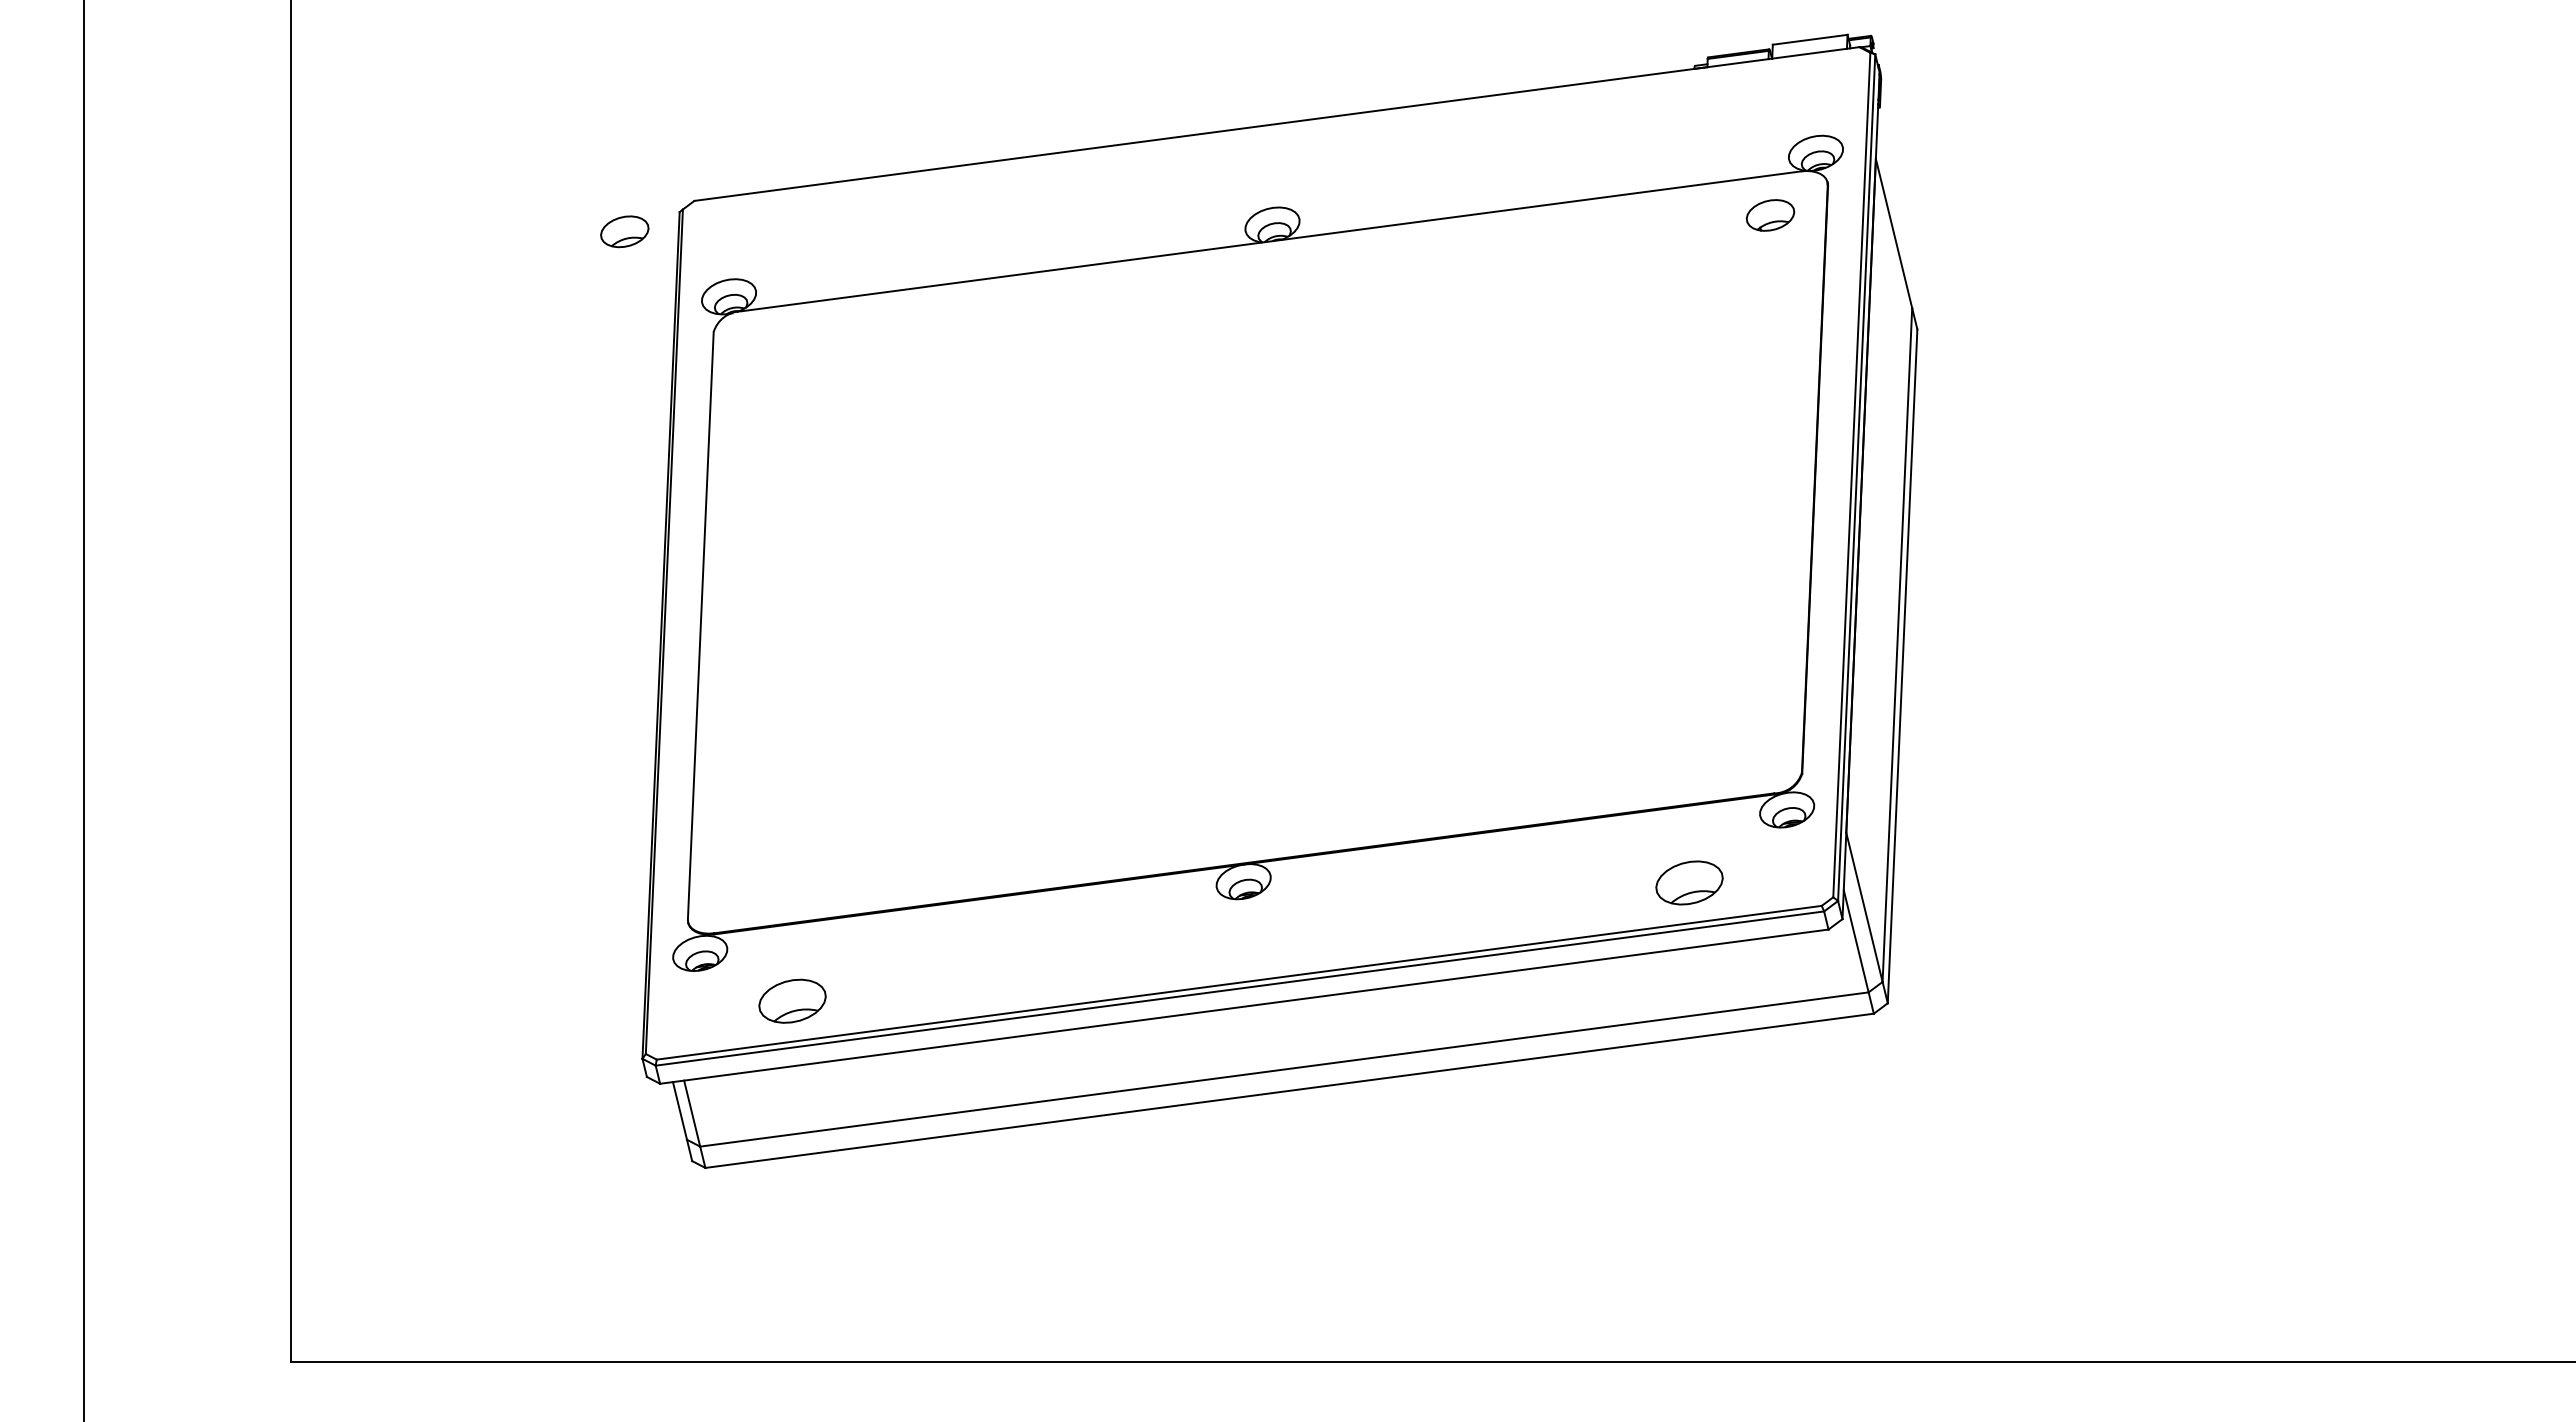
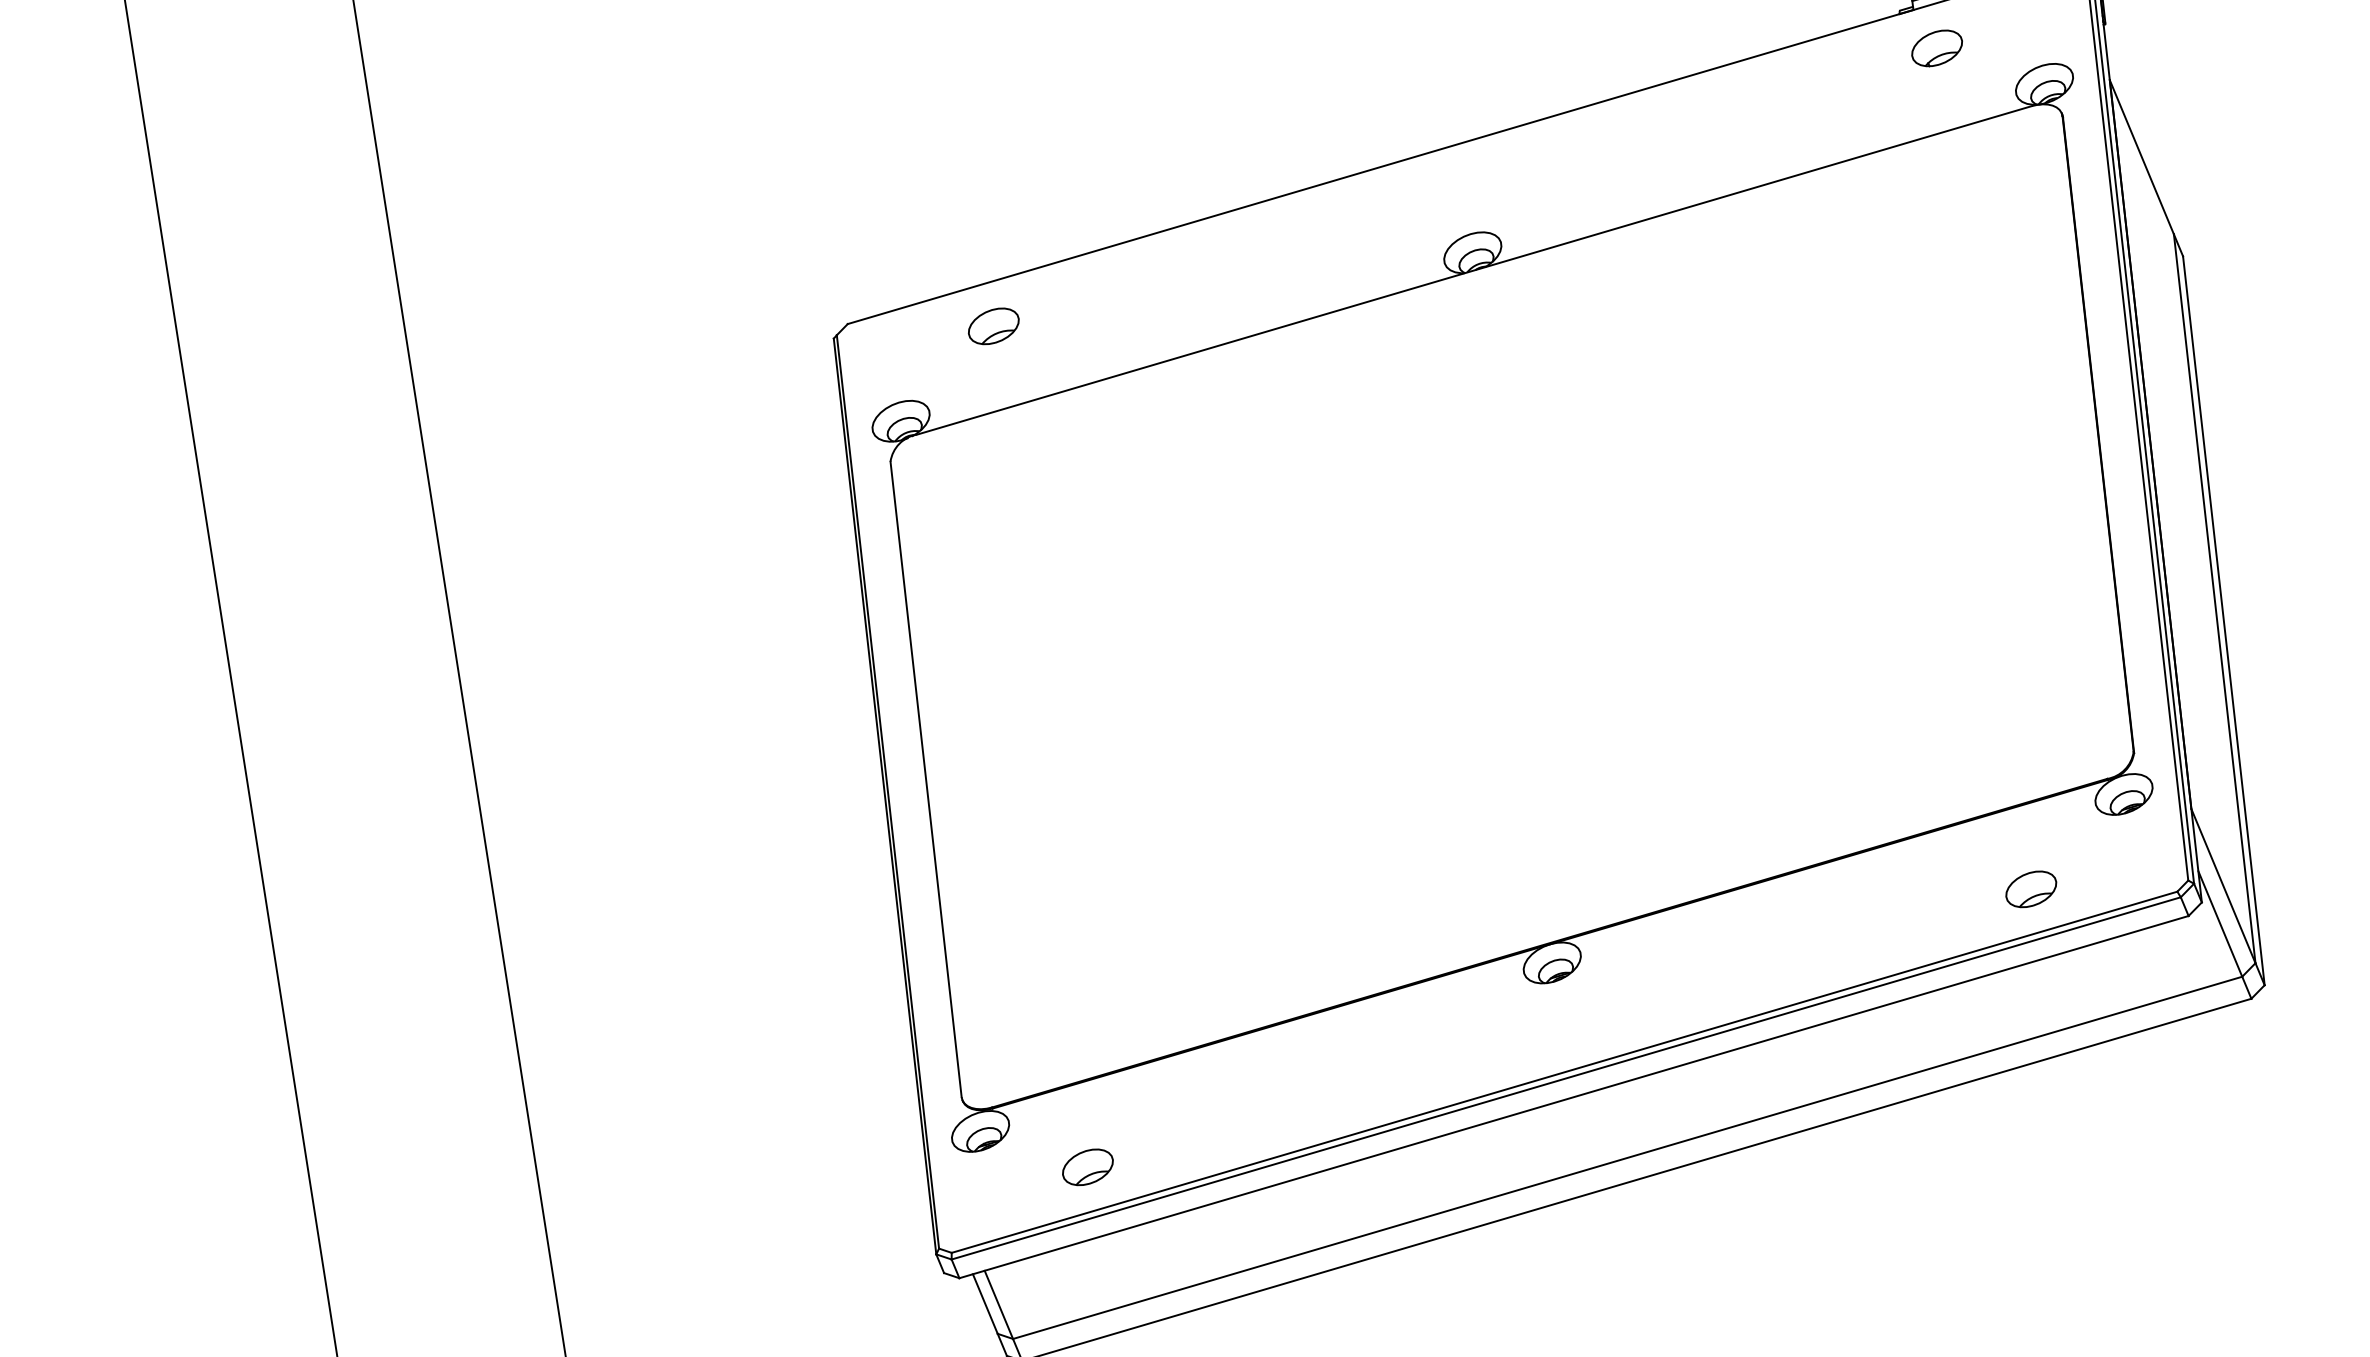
part: (1770, 215) -> (1937, 48), moved
part: (624, 231) -> (993, 326), moved
part: (1688, 882) -> (2030, 889), size x0.71
part: (792, 1001) -> (1087, 1167), size x0.71

